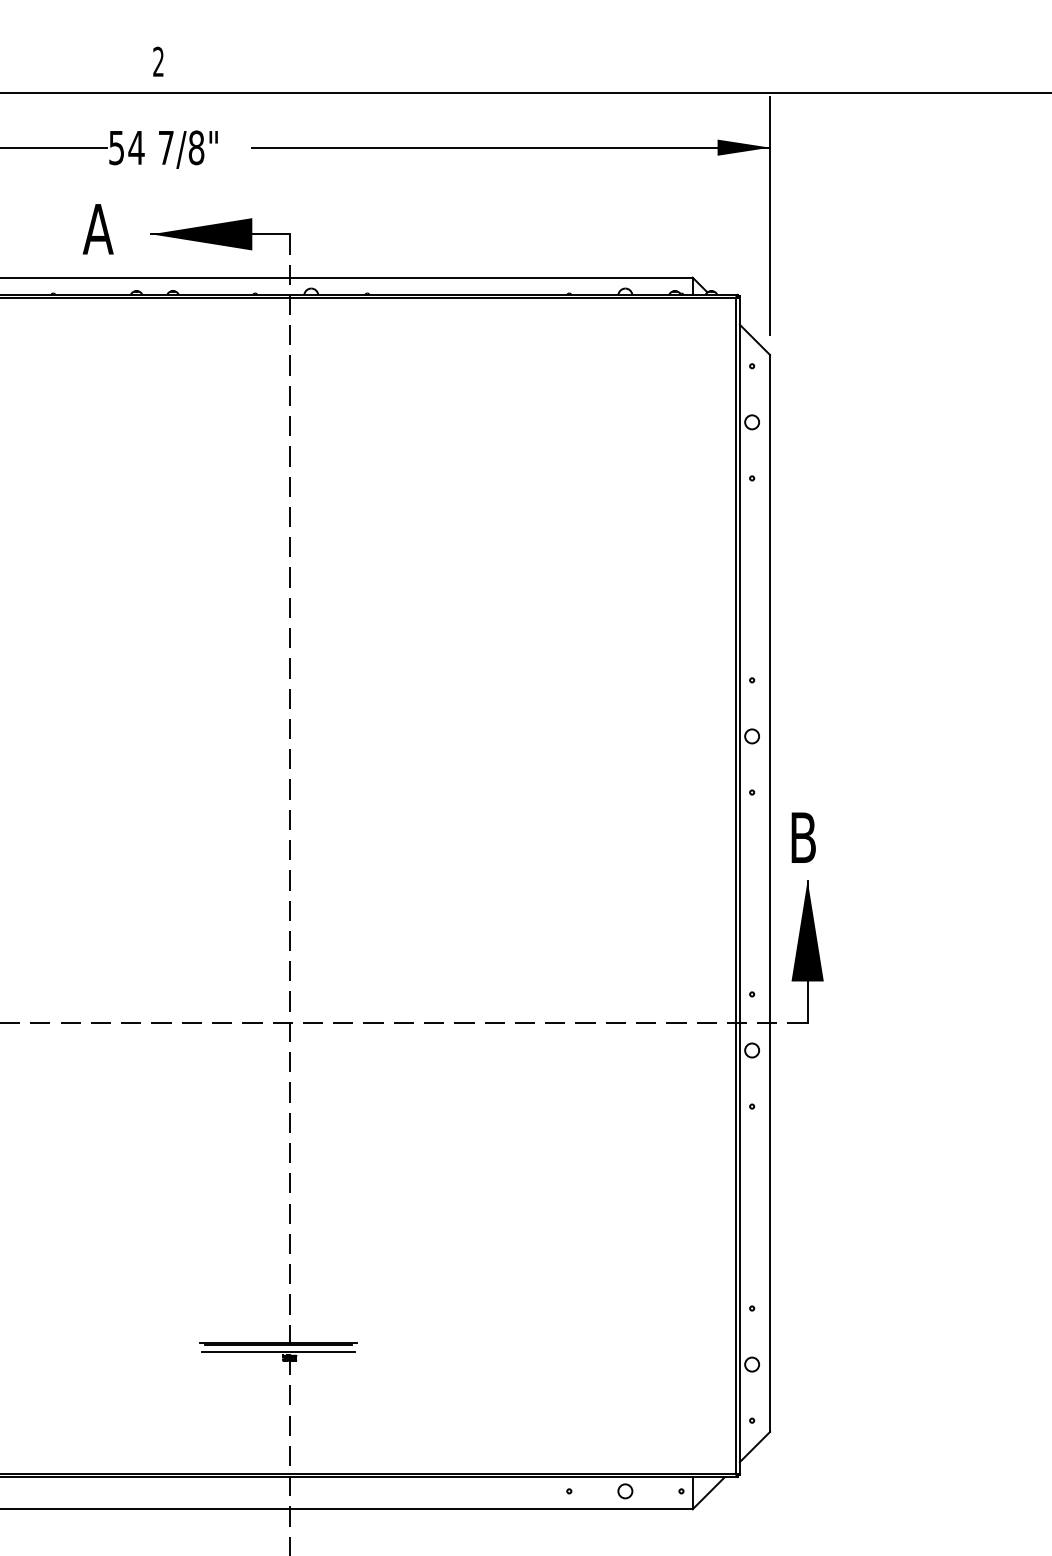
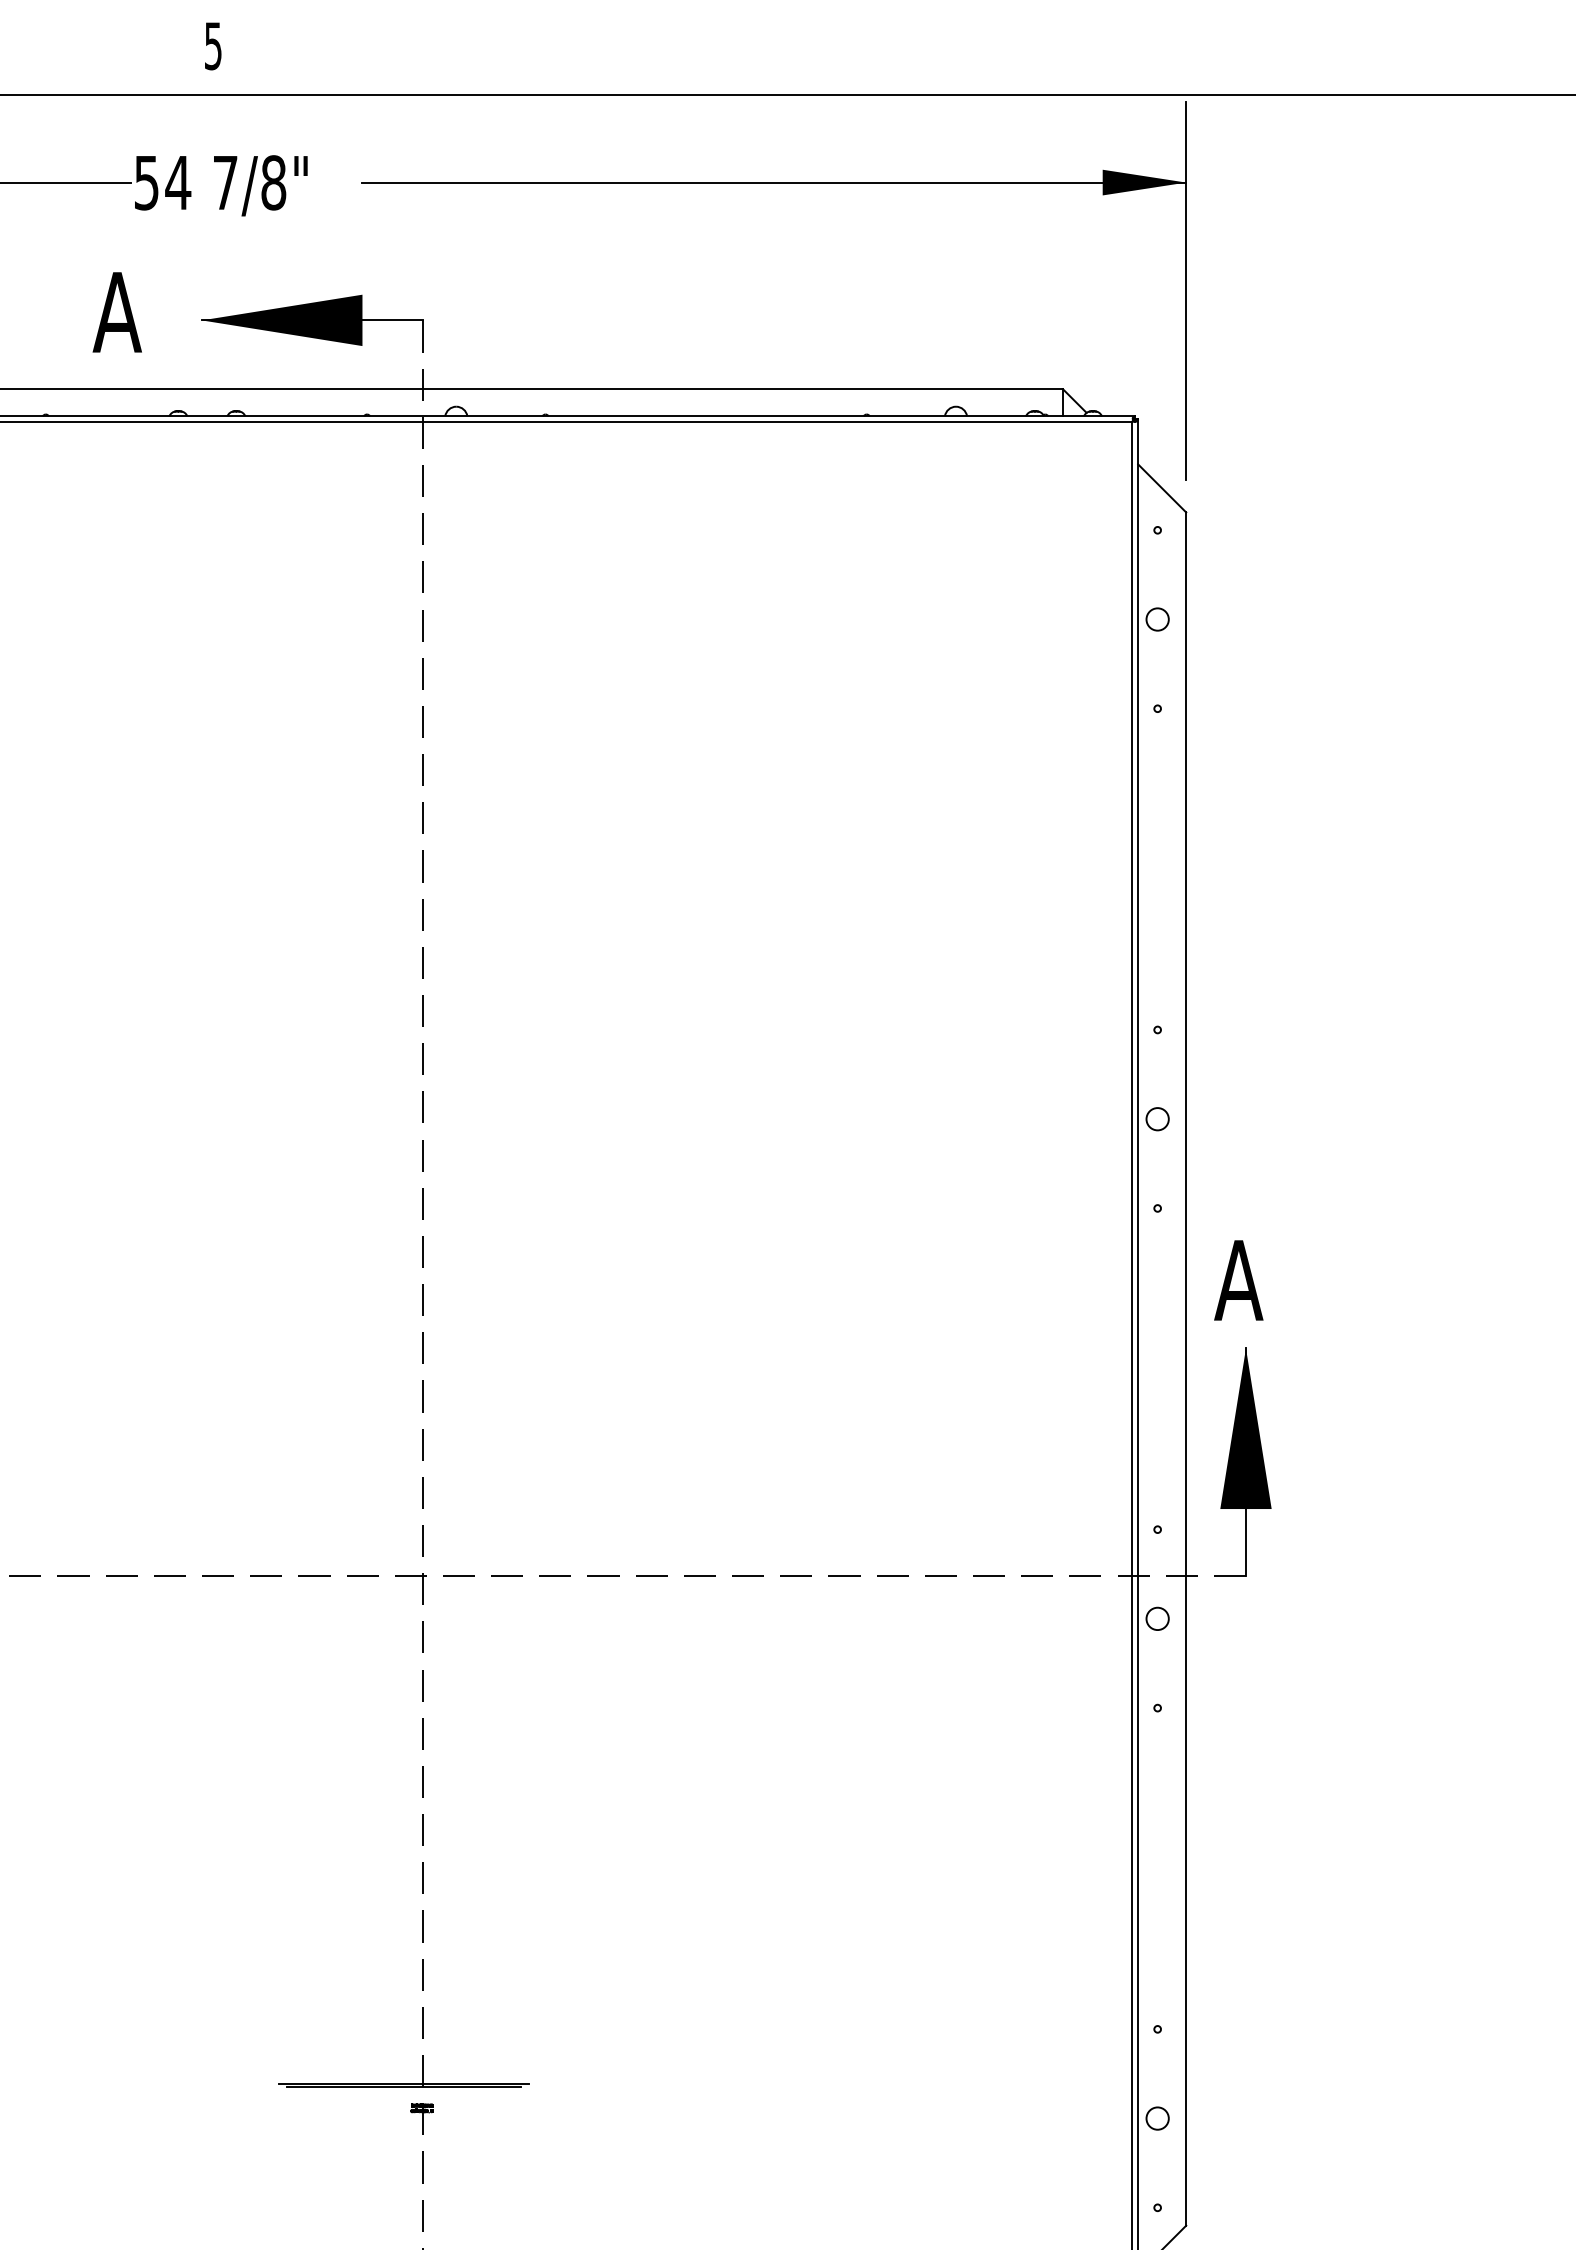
text: (158, 61) -> (213, 45), 2 -> 5
text: (802, 837) -> (1237, 1280), B -> A
line: (277, 1351) -> (402, 2097), removed

